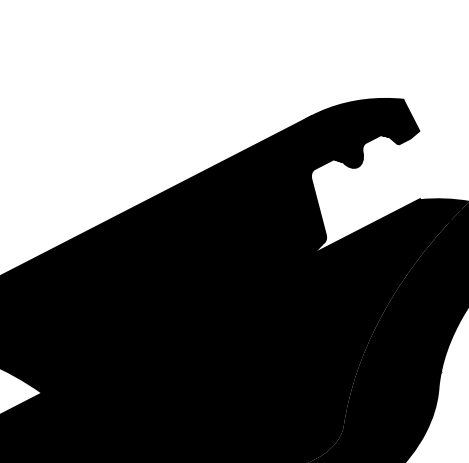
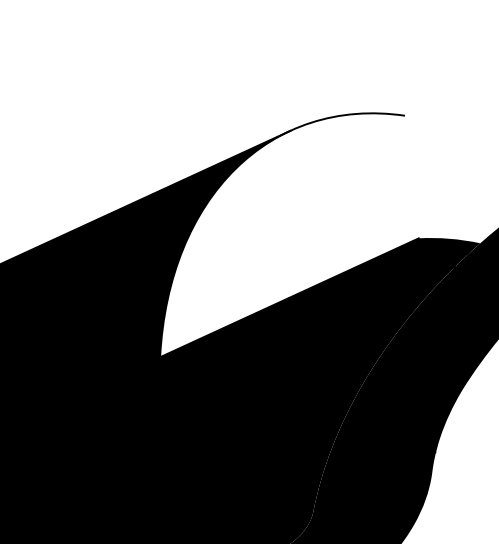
fill: (316, 201) -> (291, 235), removed

